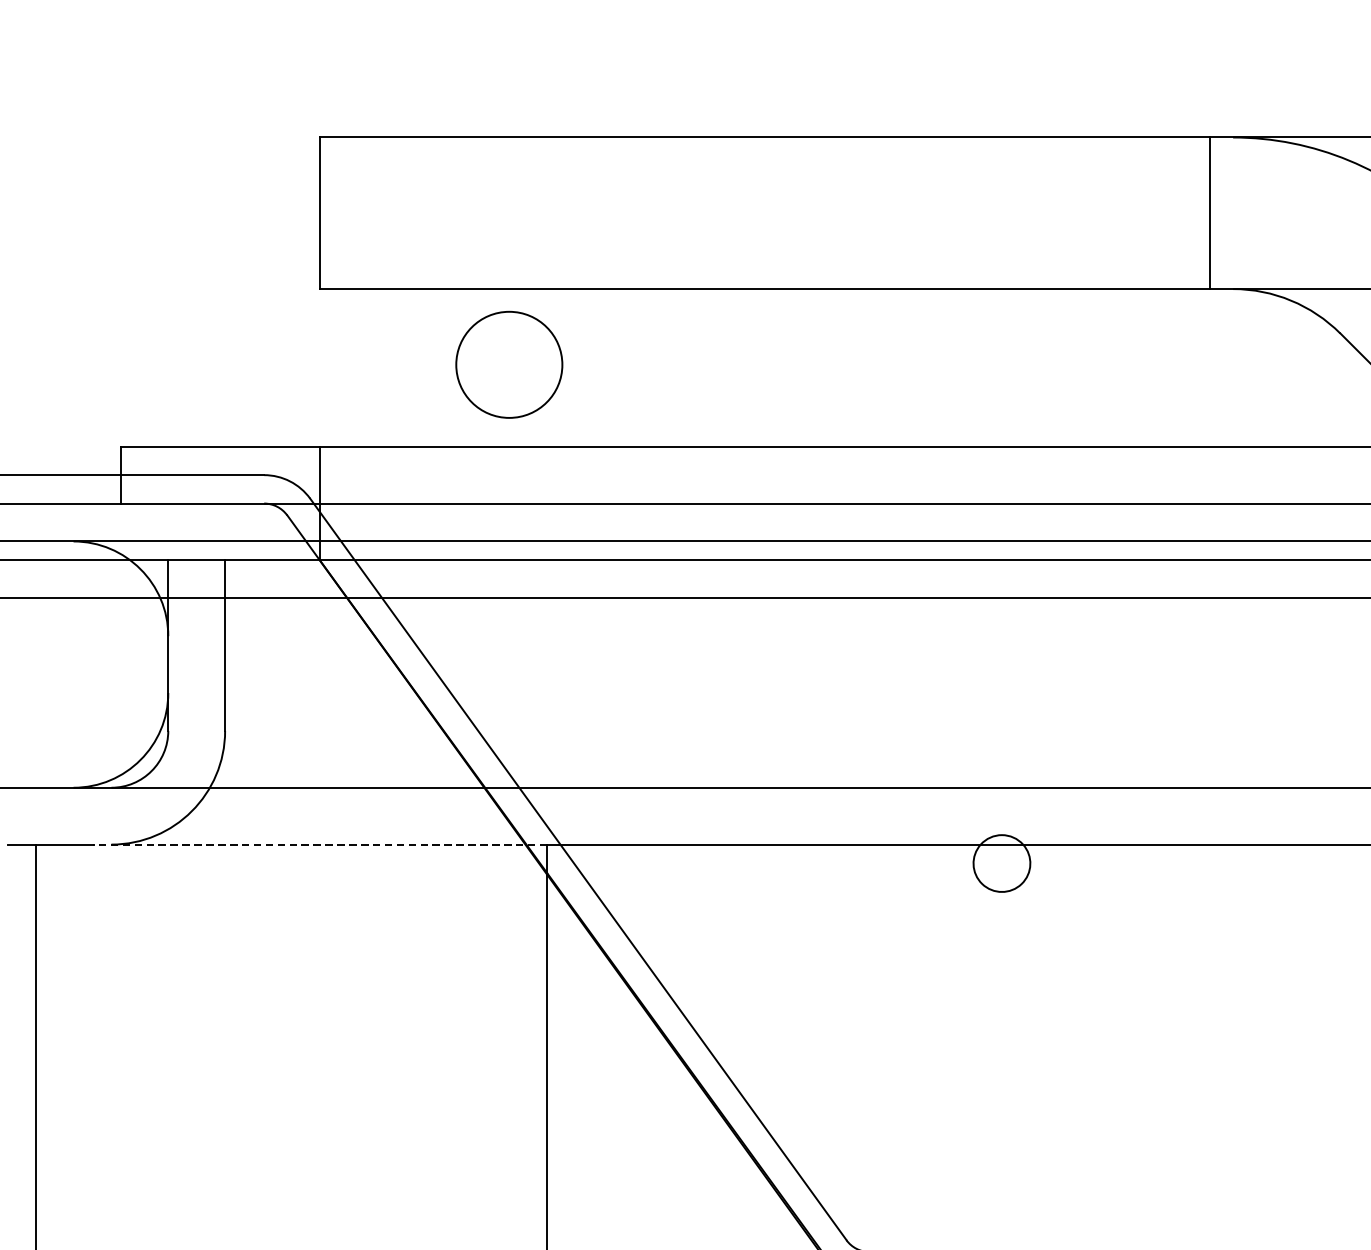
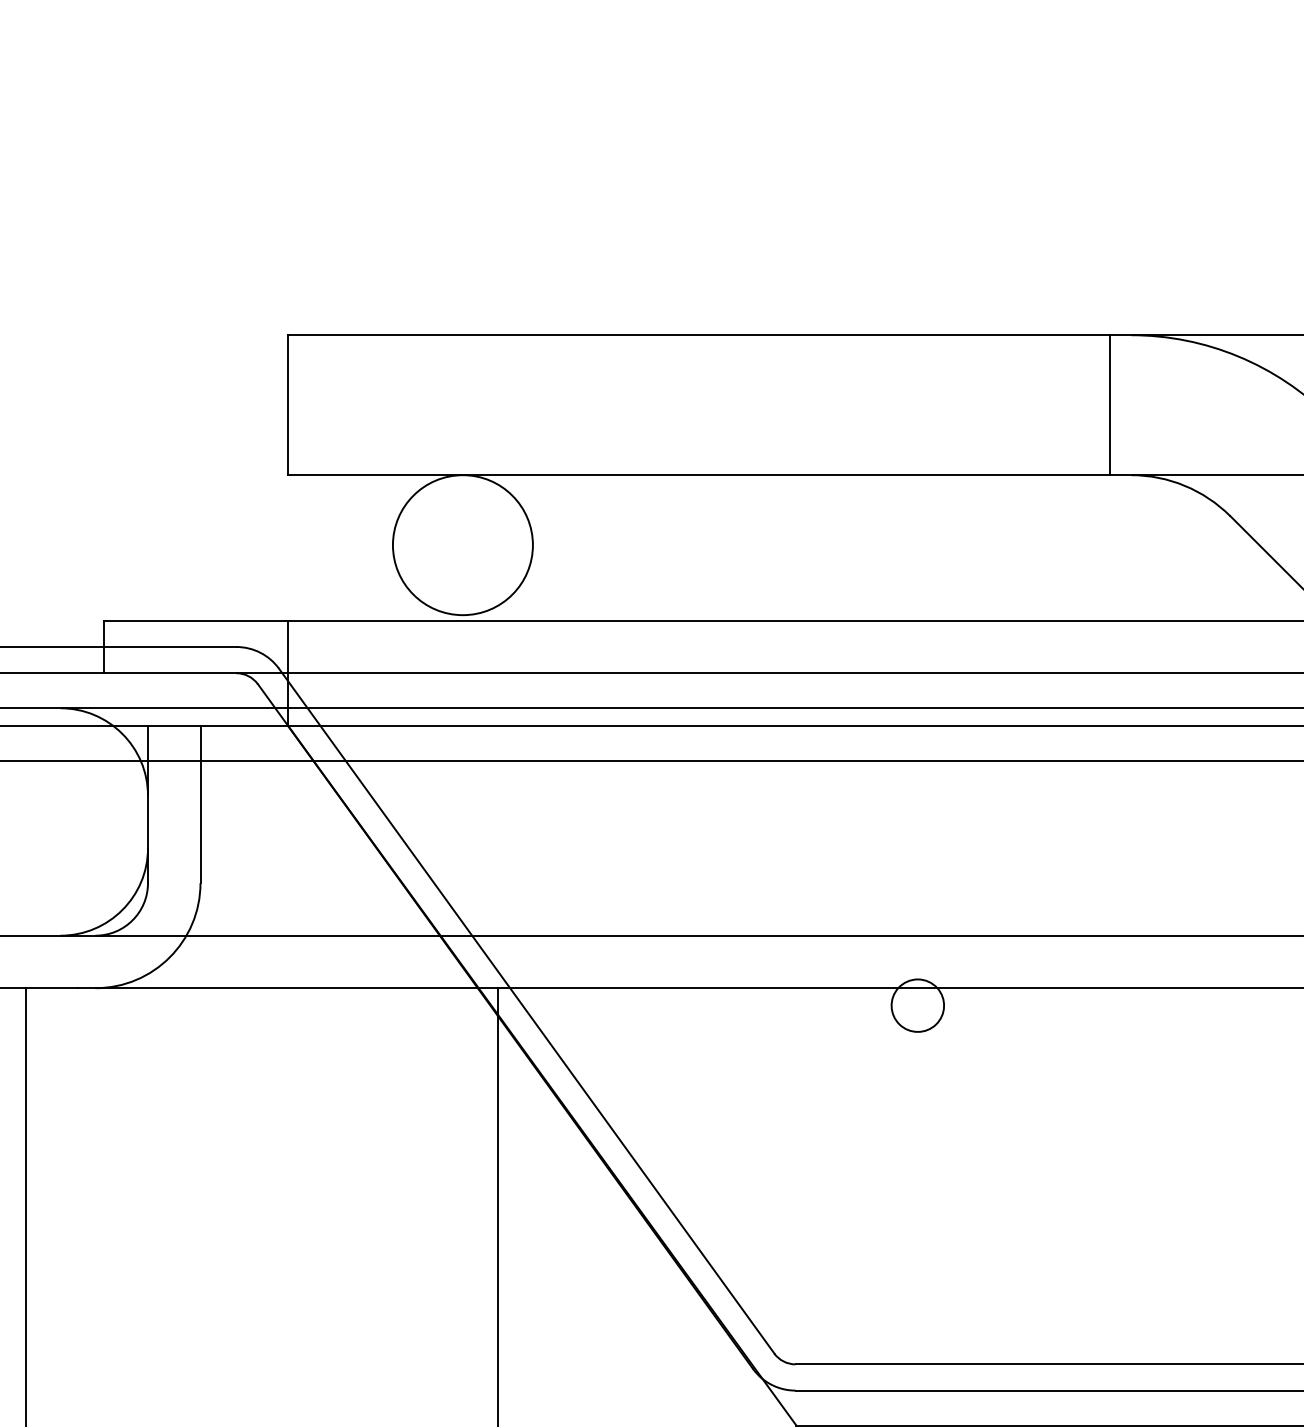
circle: (508, 365) -> (462, 545), size x1.43
line: (319, 844) -> (287, 988), dashed -> solid

